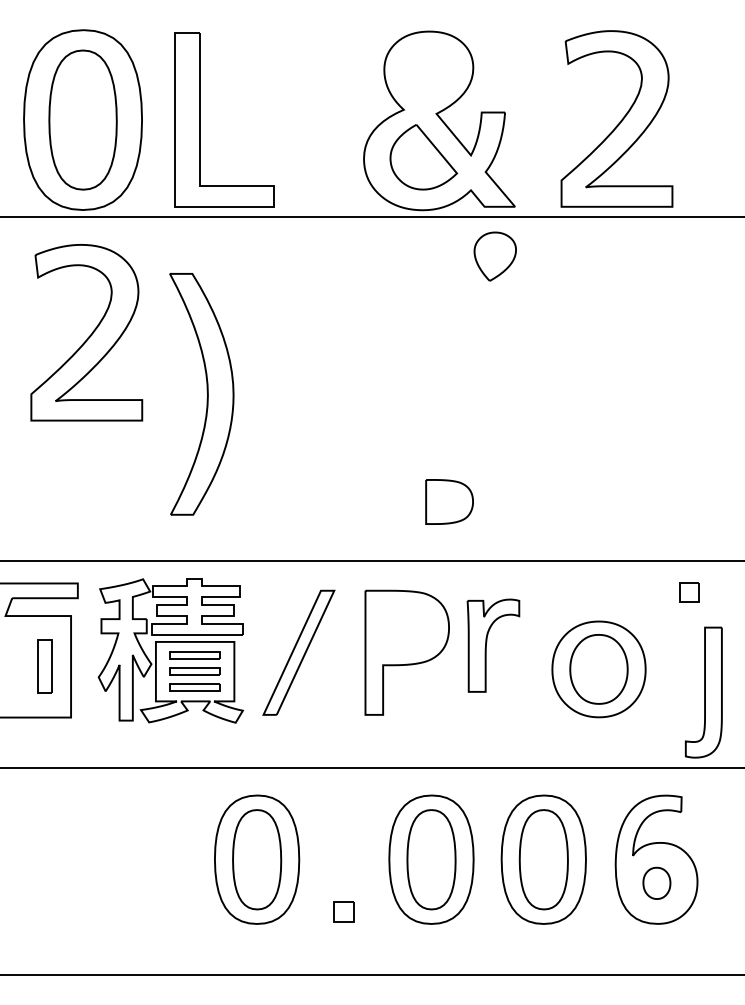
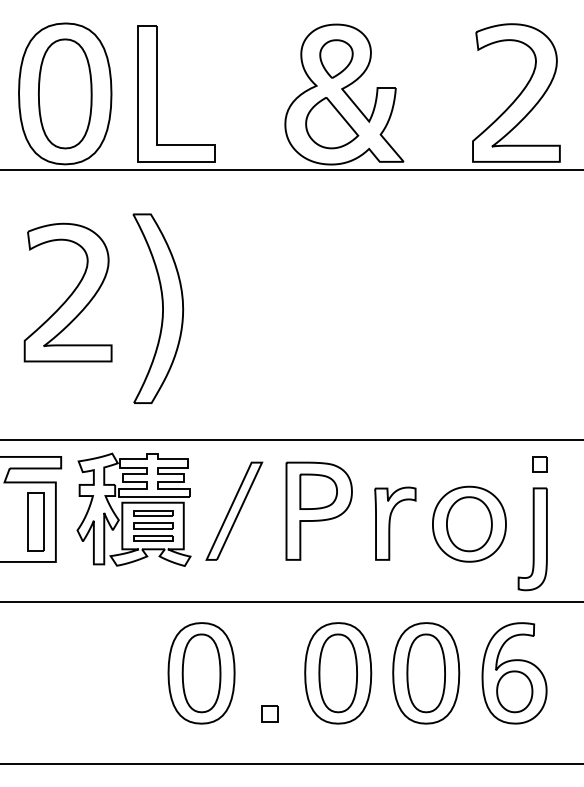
part: (616, 118) -> (516, 92), moved
part: (494, 256) -> (335, 58), moved
part: (86, 332) -> (67, 292), moved
part: (449, 501) -> (318, 491), moved
part: (487, 642) -> (390, 521), moved
part: (44, 666) -> (35, 521), size x1.43
part: (703, 692) -> (532, 539), moved
part: (656, 883) -> (514, 691), size x1.67

